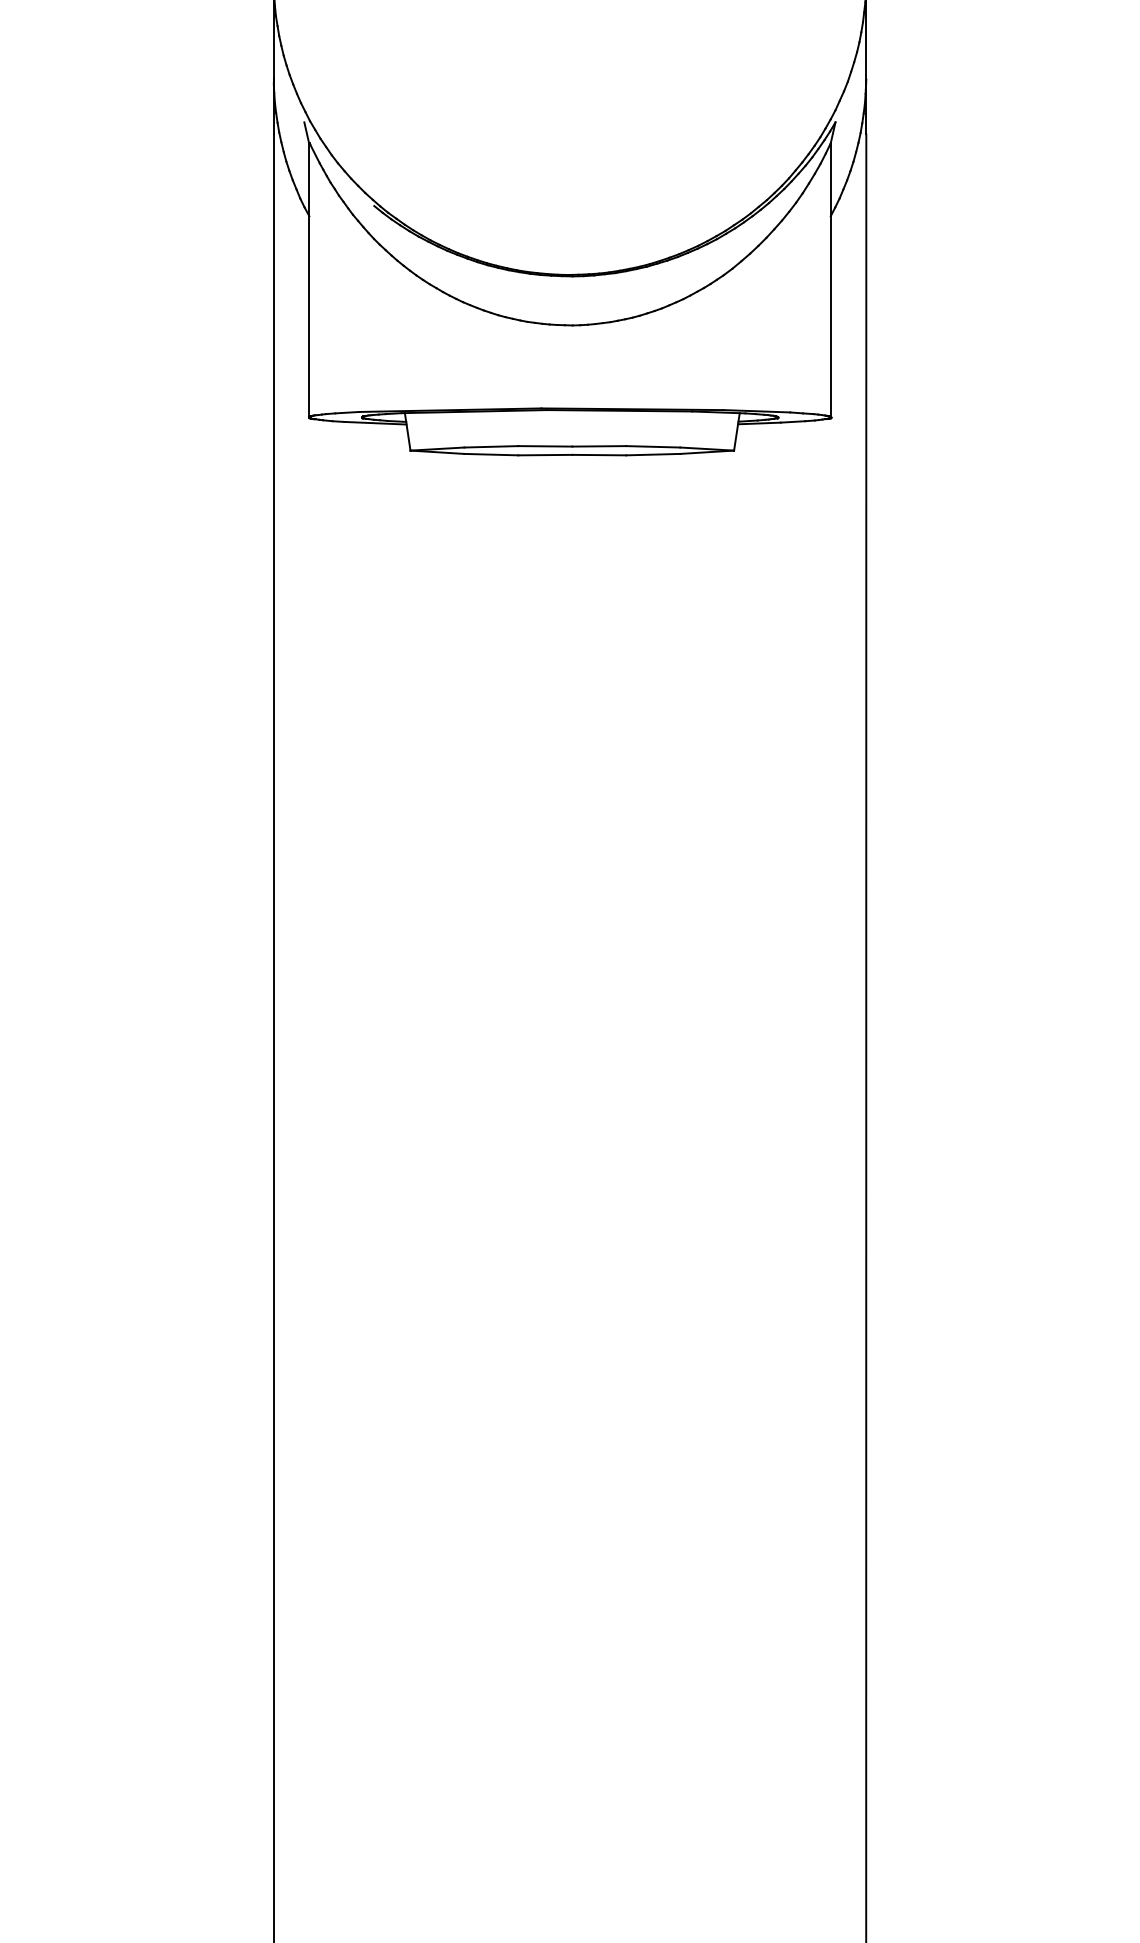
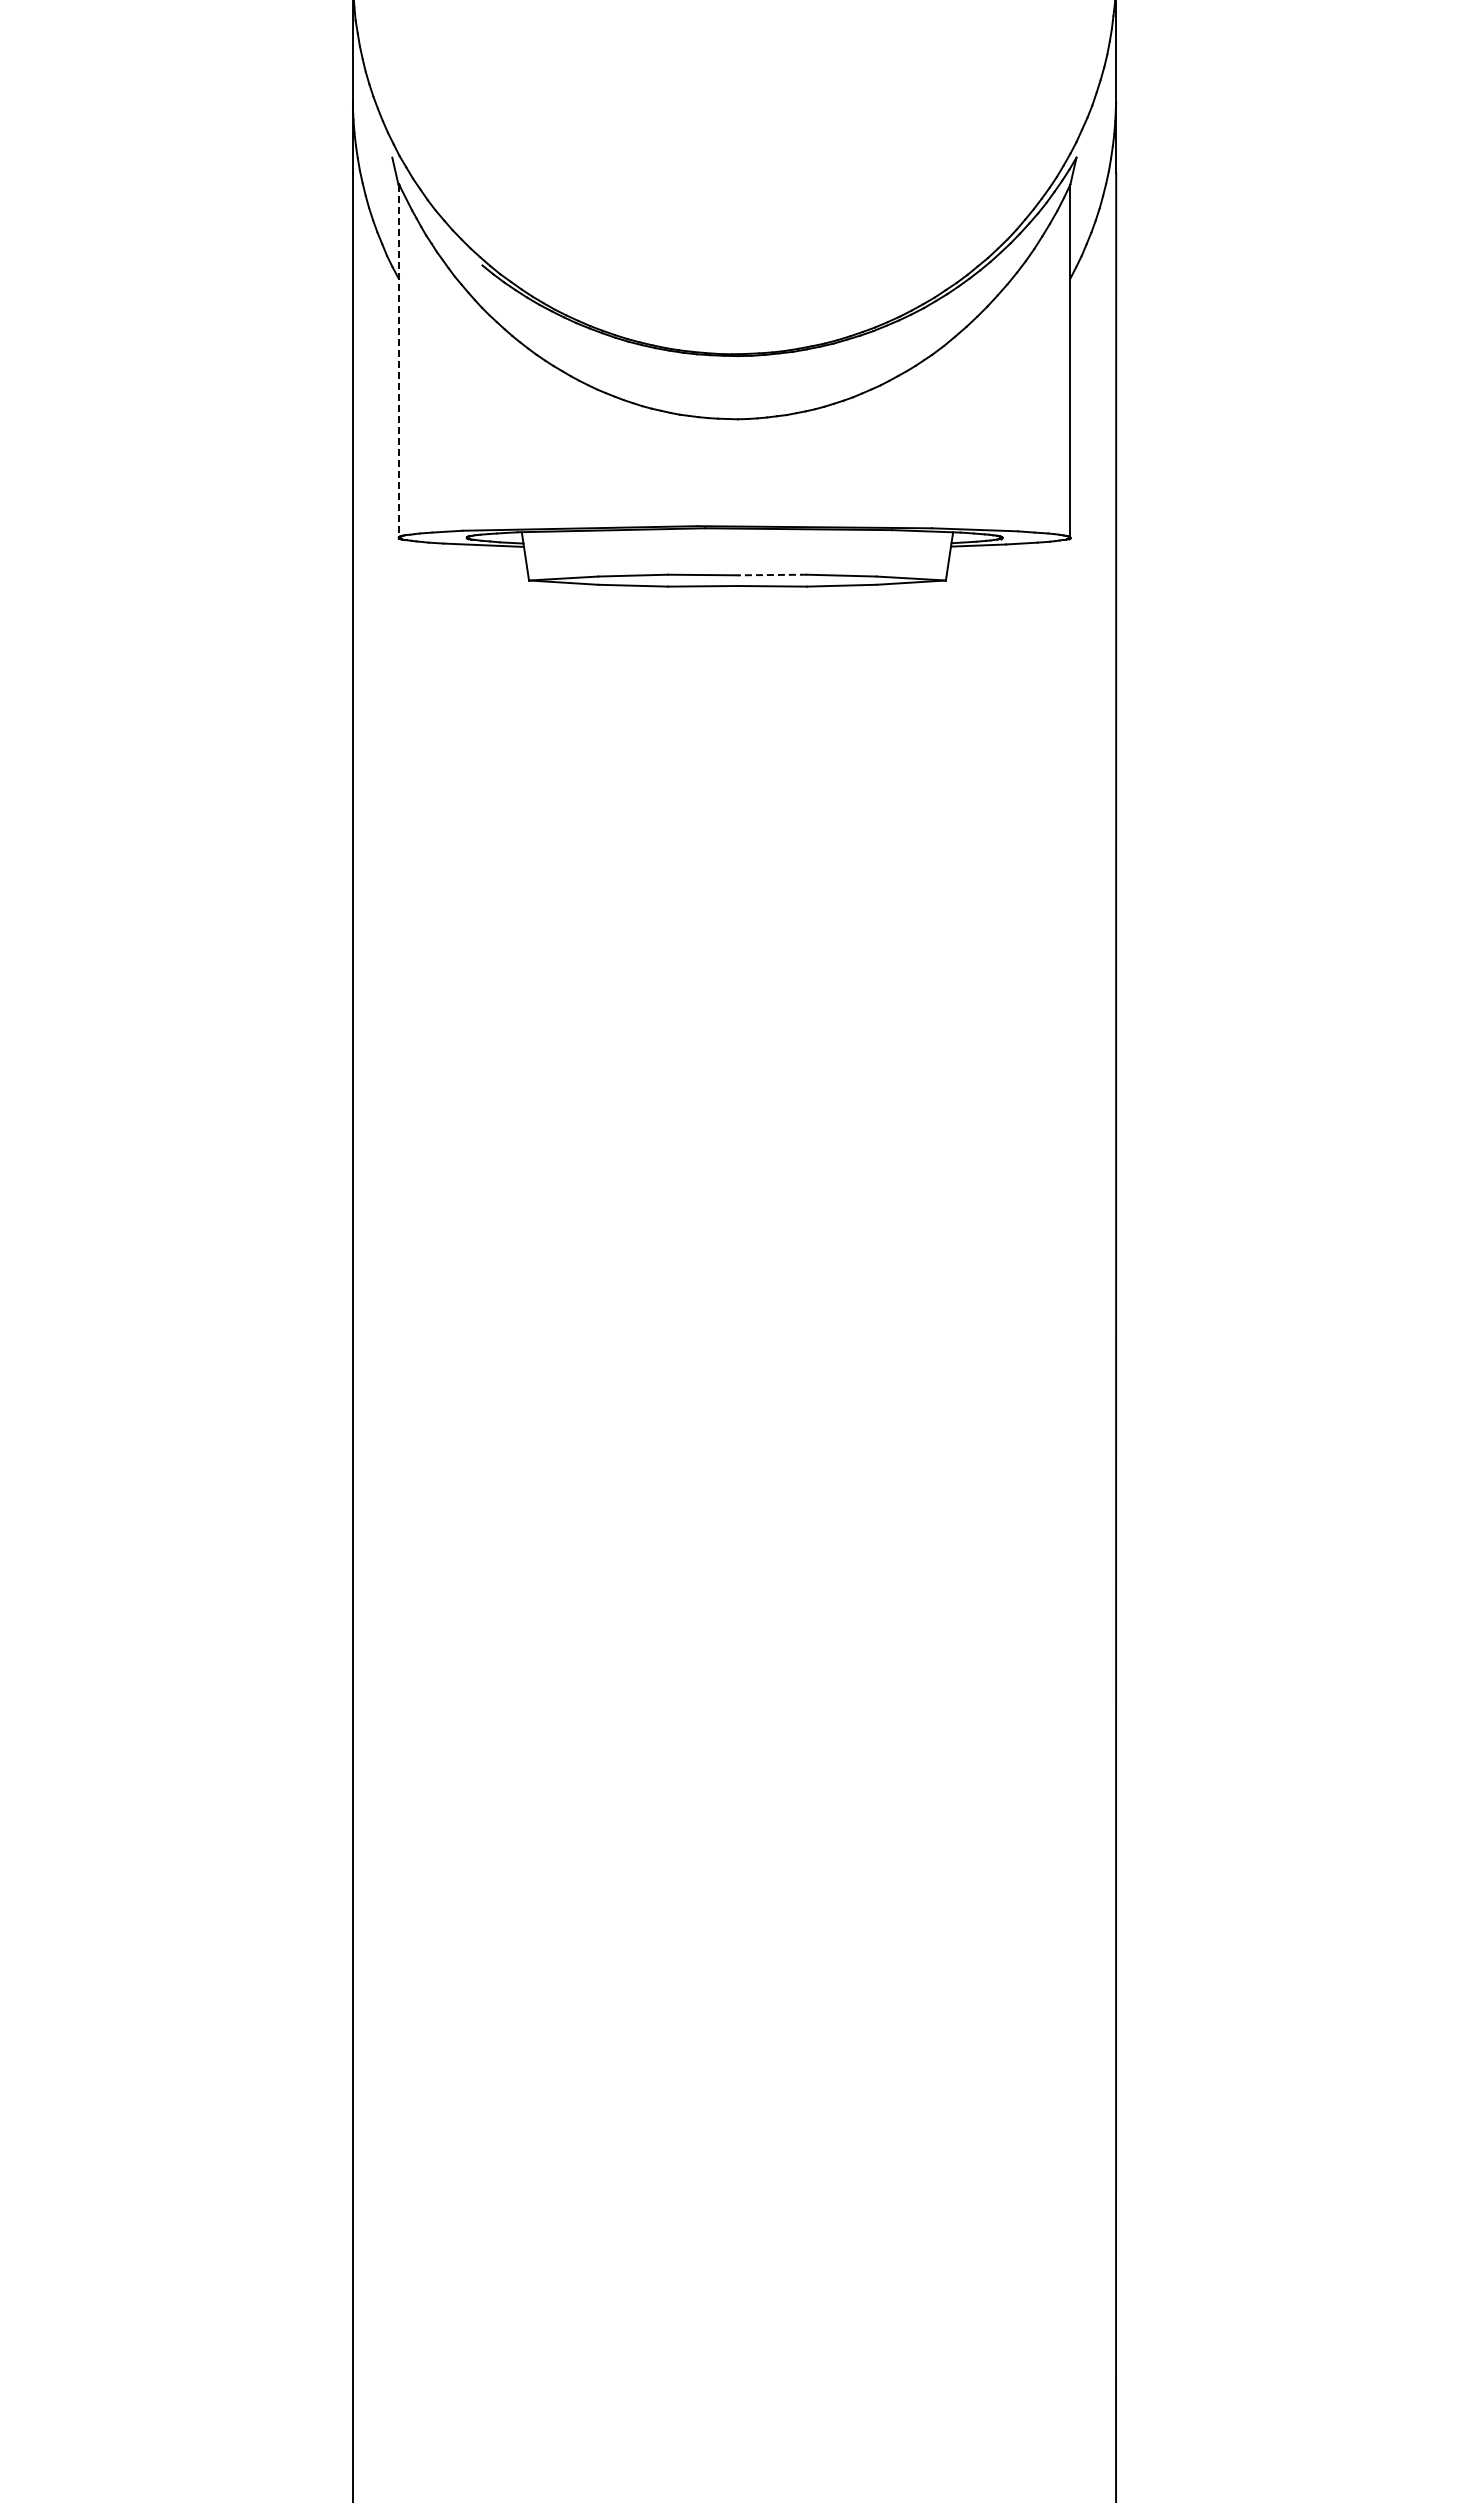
line: (309, 280) -> (398, 361), solid -> dashed
line: (599, 446) -> (772, 575), solid -> dashed

